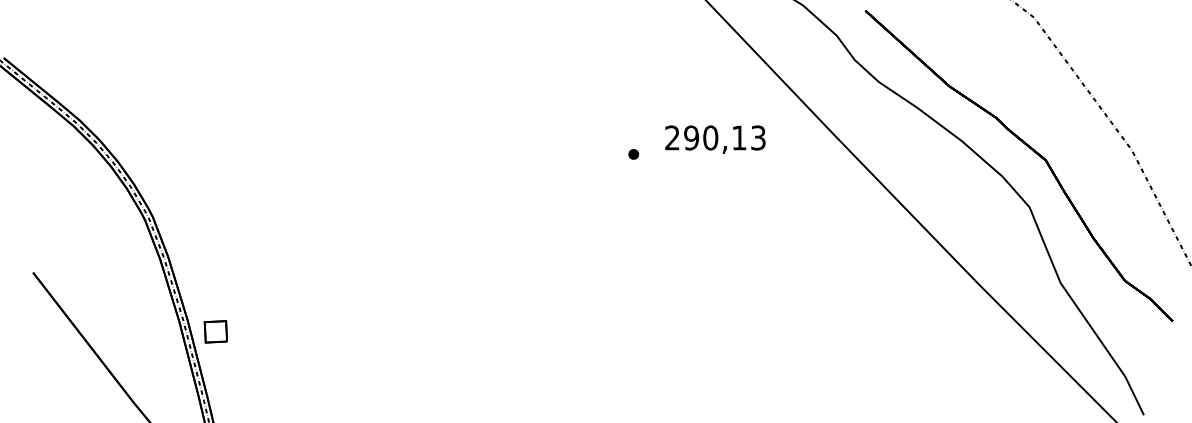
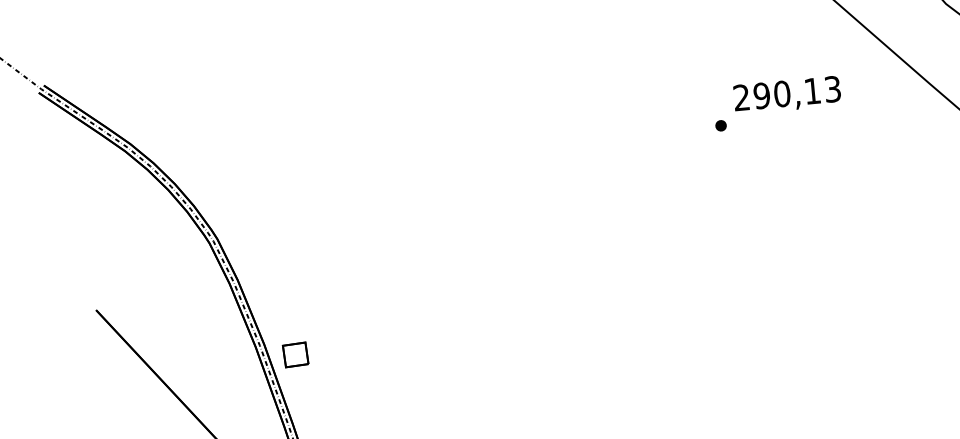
text: (715, 139) -> (787, 95), moved

